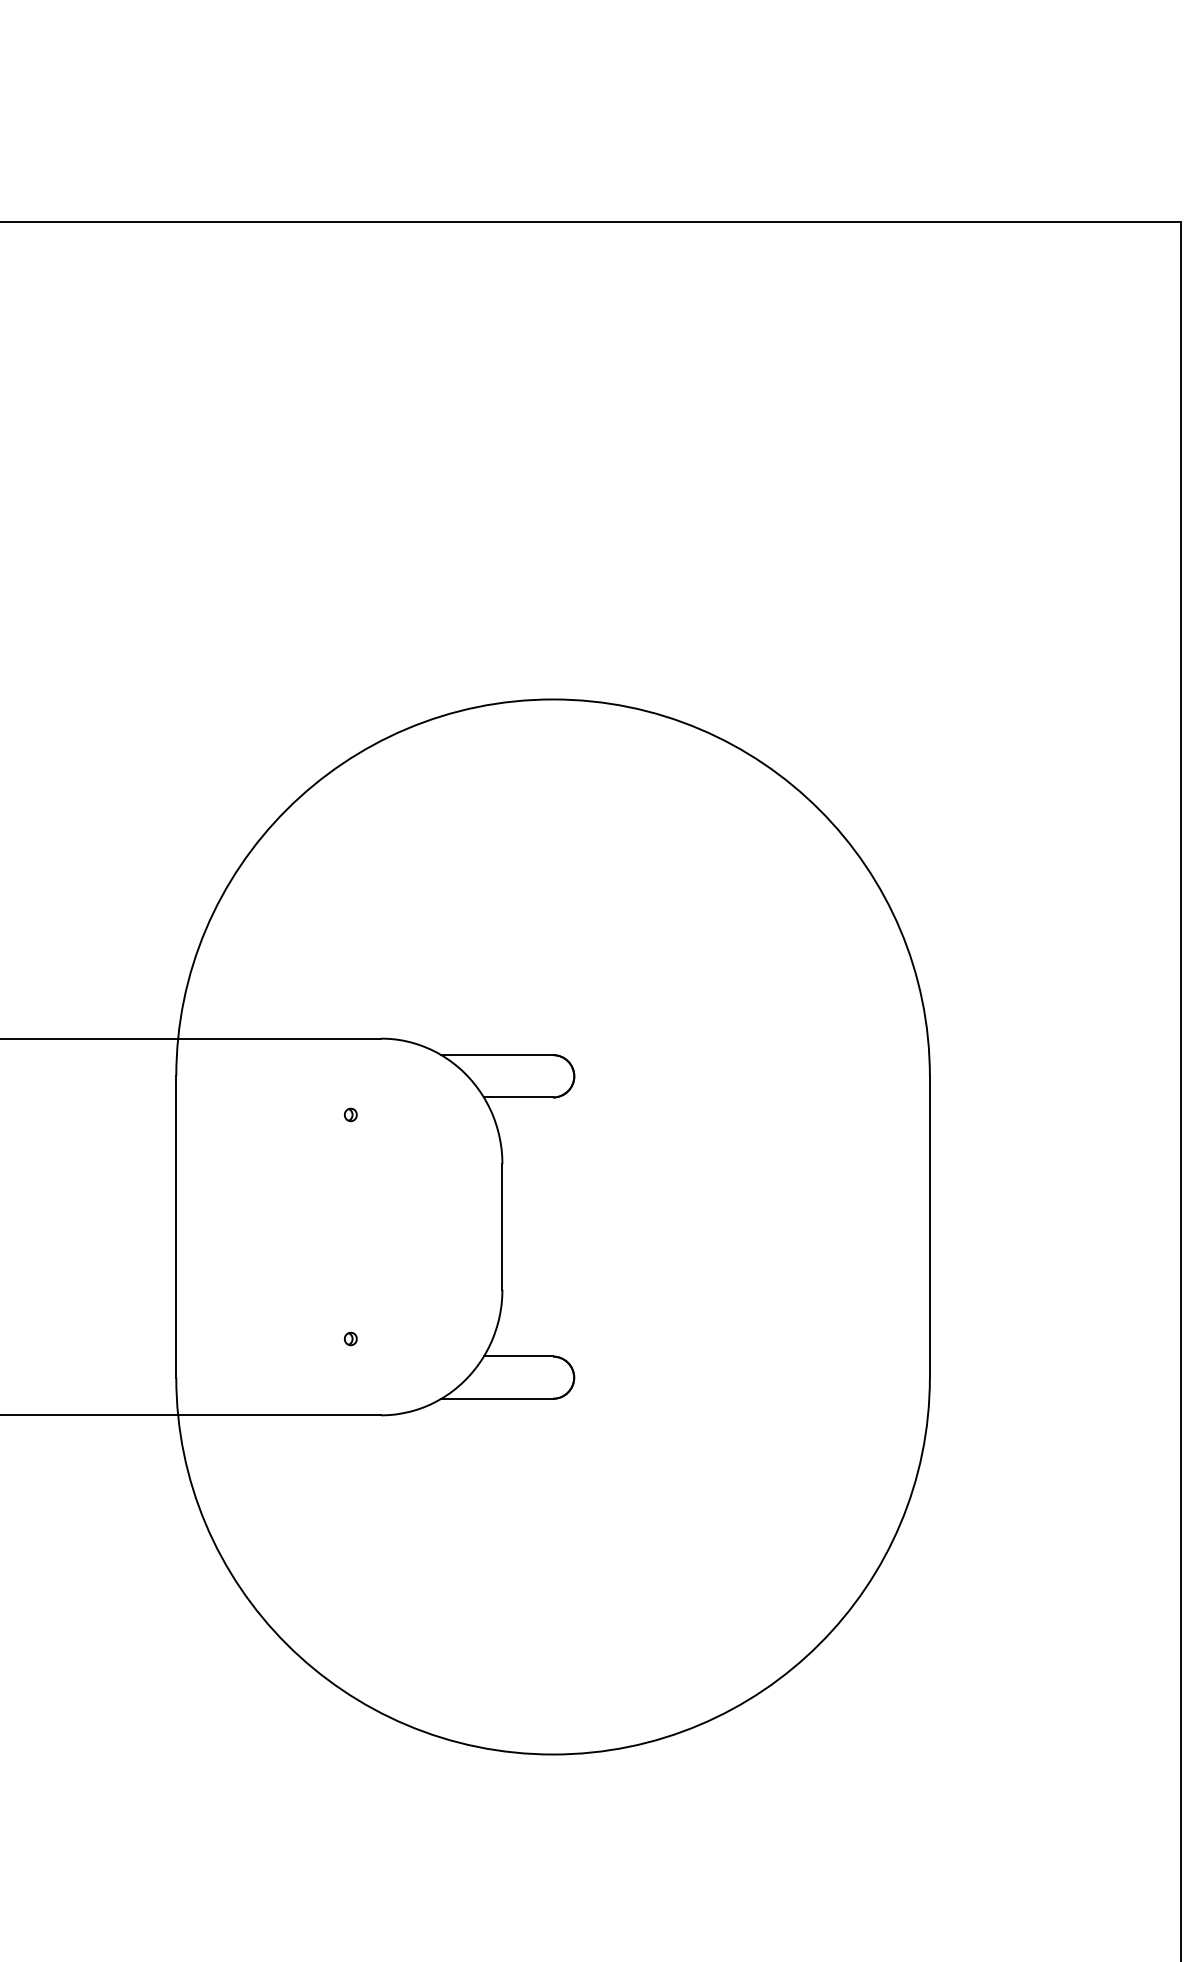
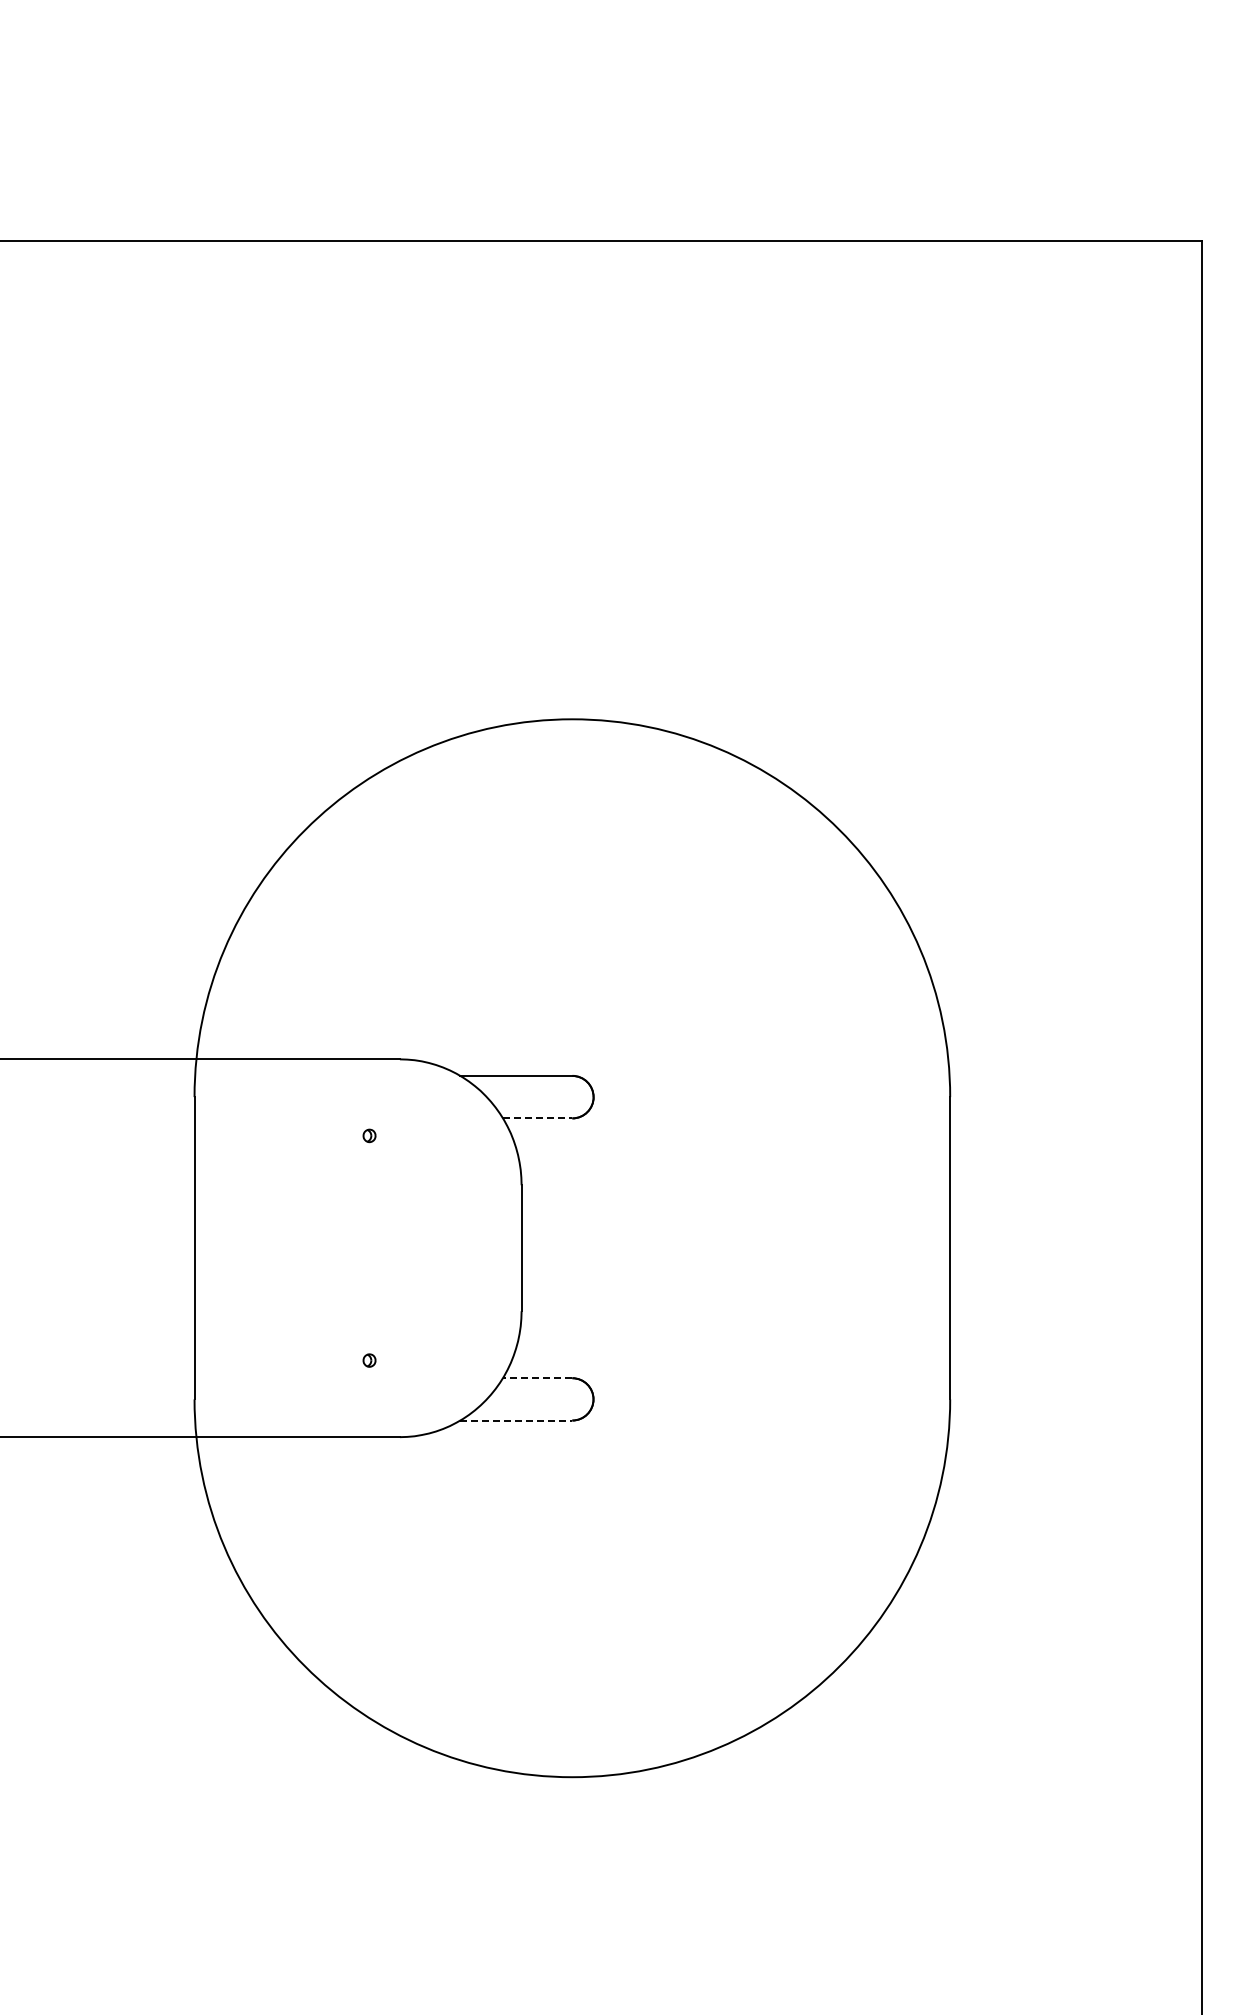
line: (518, 1097) -> (537, 1118), solid -> dashed
line: (518, 1356) -> (537, 1378), solid -> dashed
line: (497, 1398) -> (516, 1420), solid -> dashed

